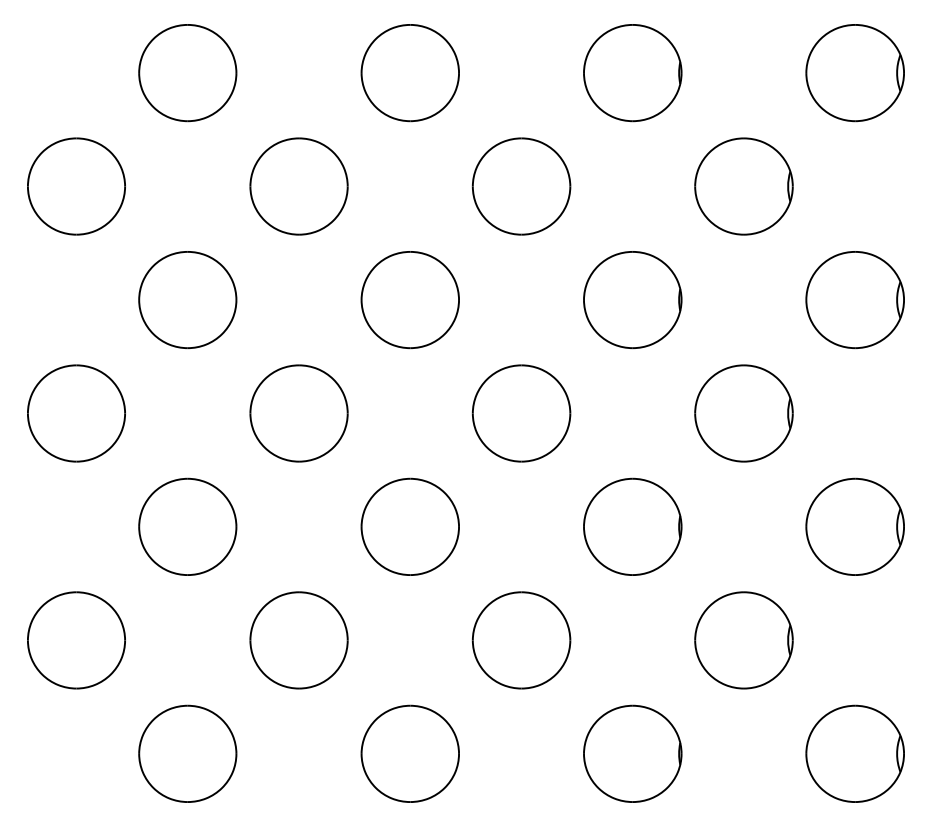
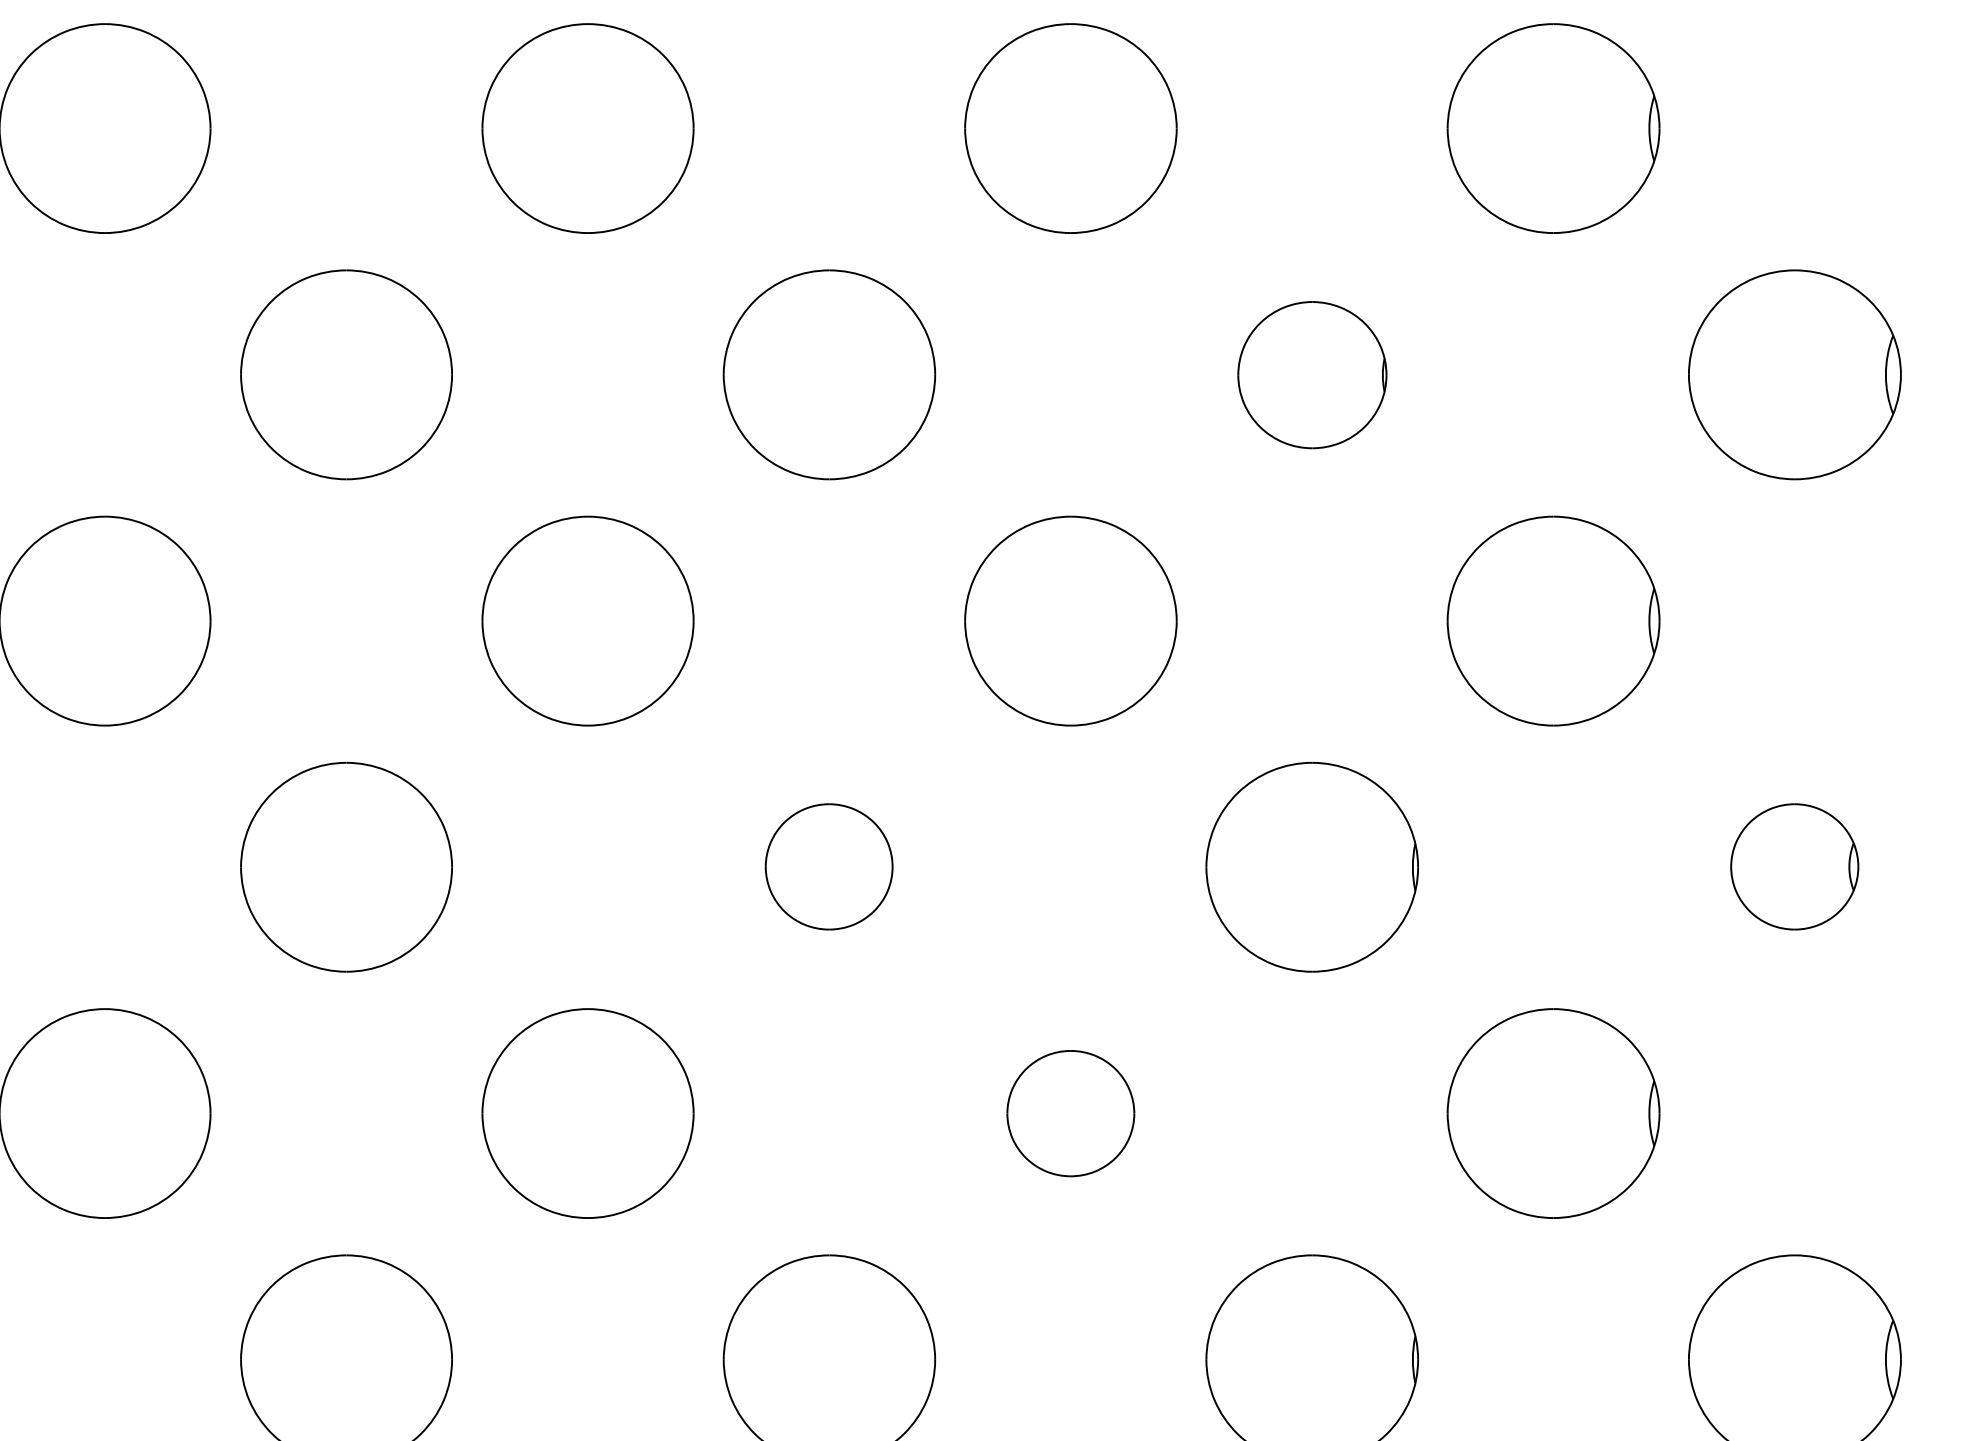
part: (632, 300) -> (1311, 375), size x0.7
part: (409, 526) -> (827, 866), size x0.6
part: (854, 526) -> (1793, 866), size x0.6
part: (521, 640) -> (1070, 1113), size x0.6

